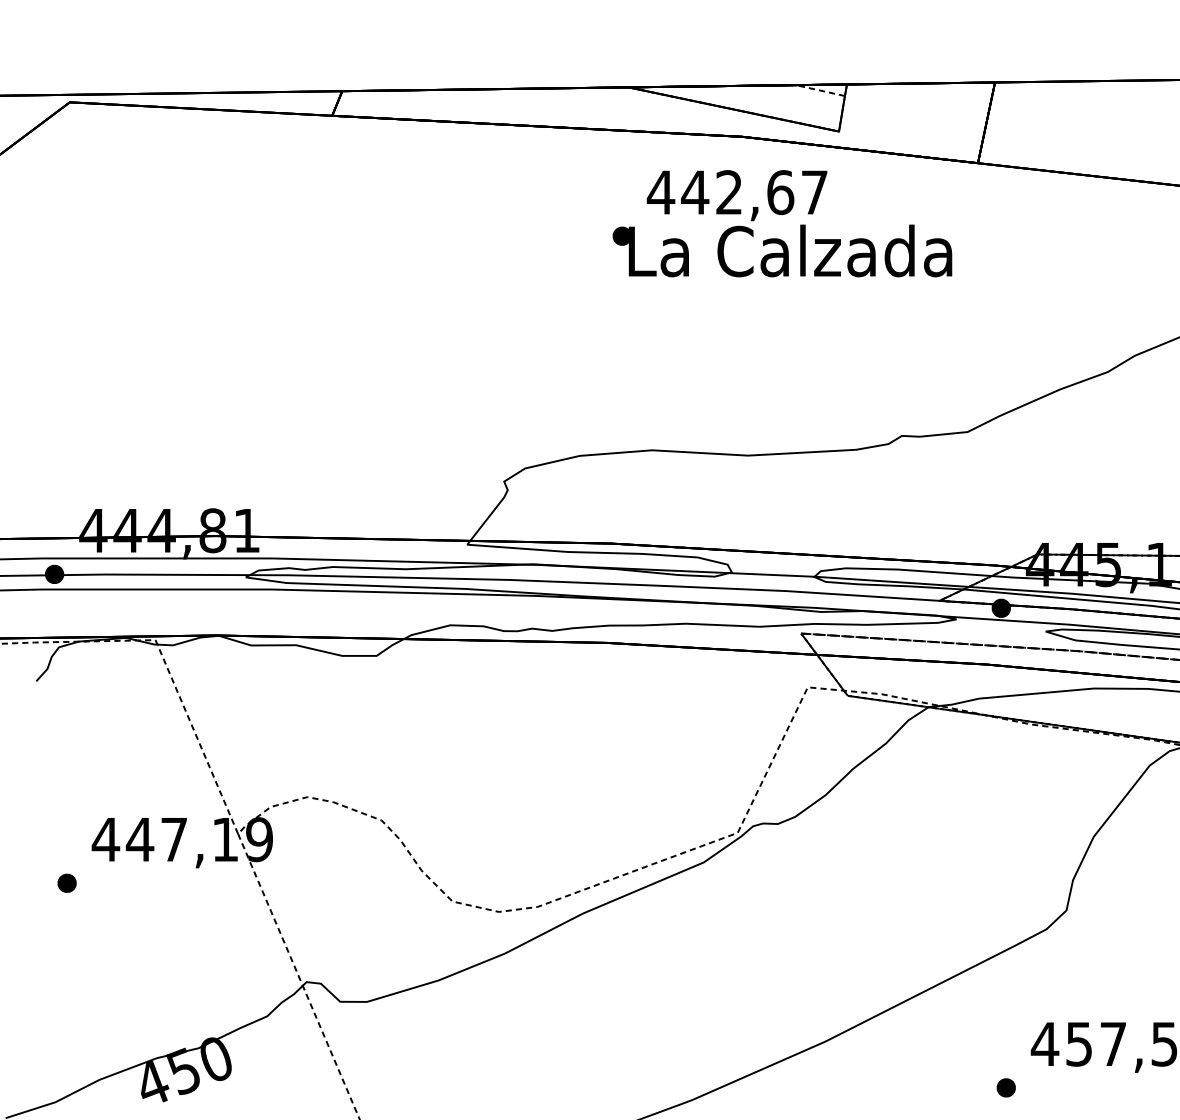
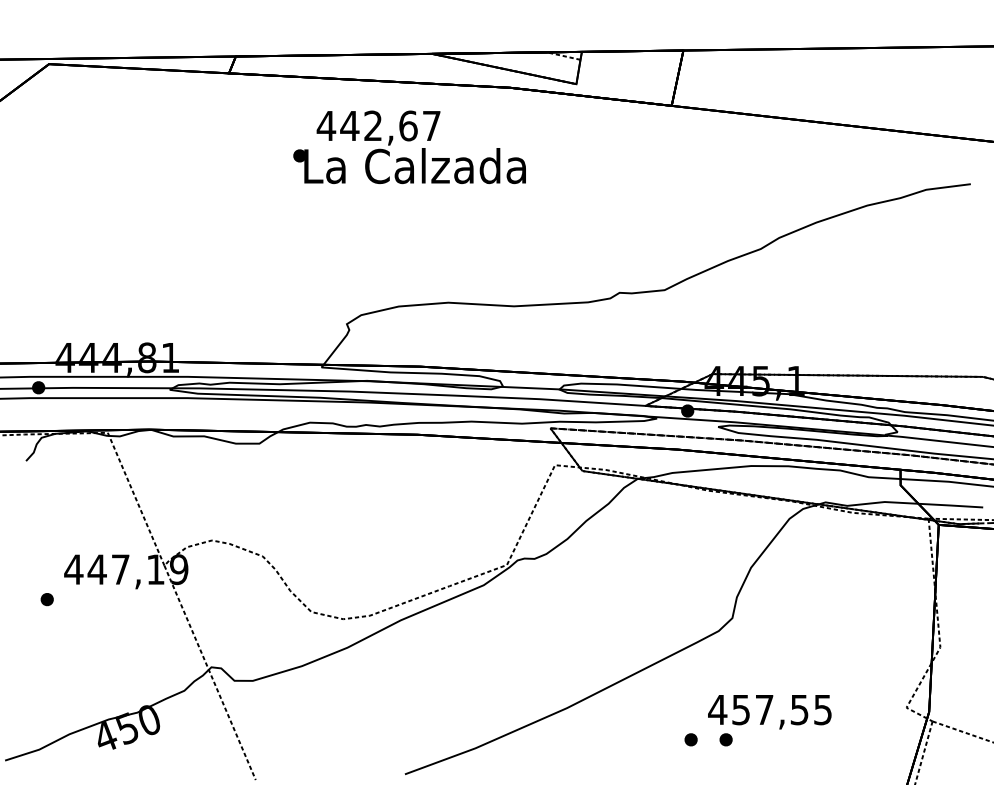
text: (782, 223) -> (409, 147), moved
part: (1056, 1087) -> (725, 739), added

